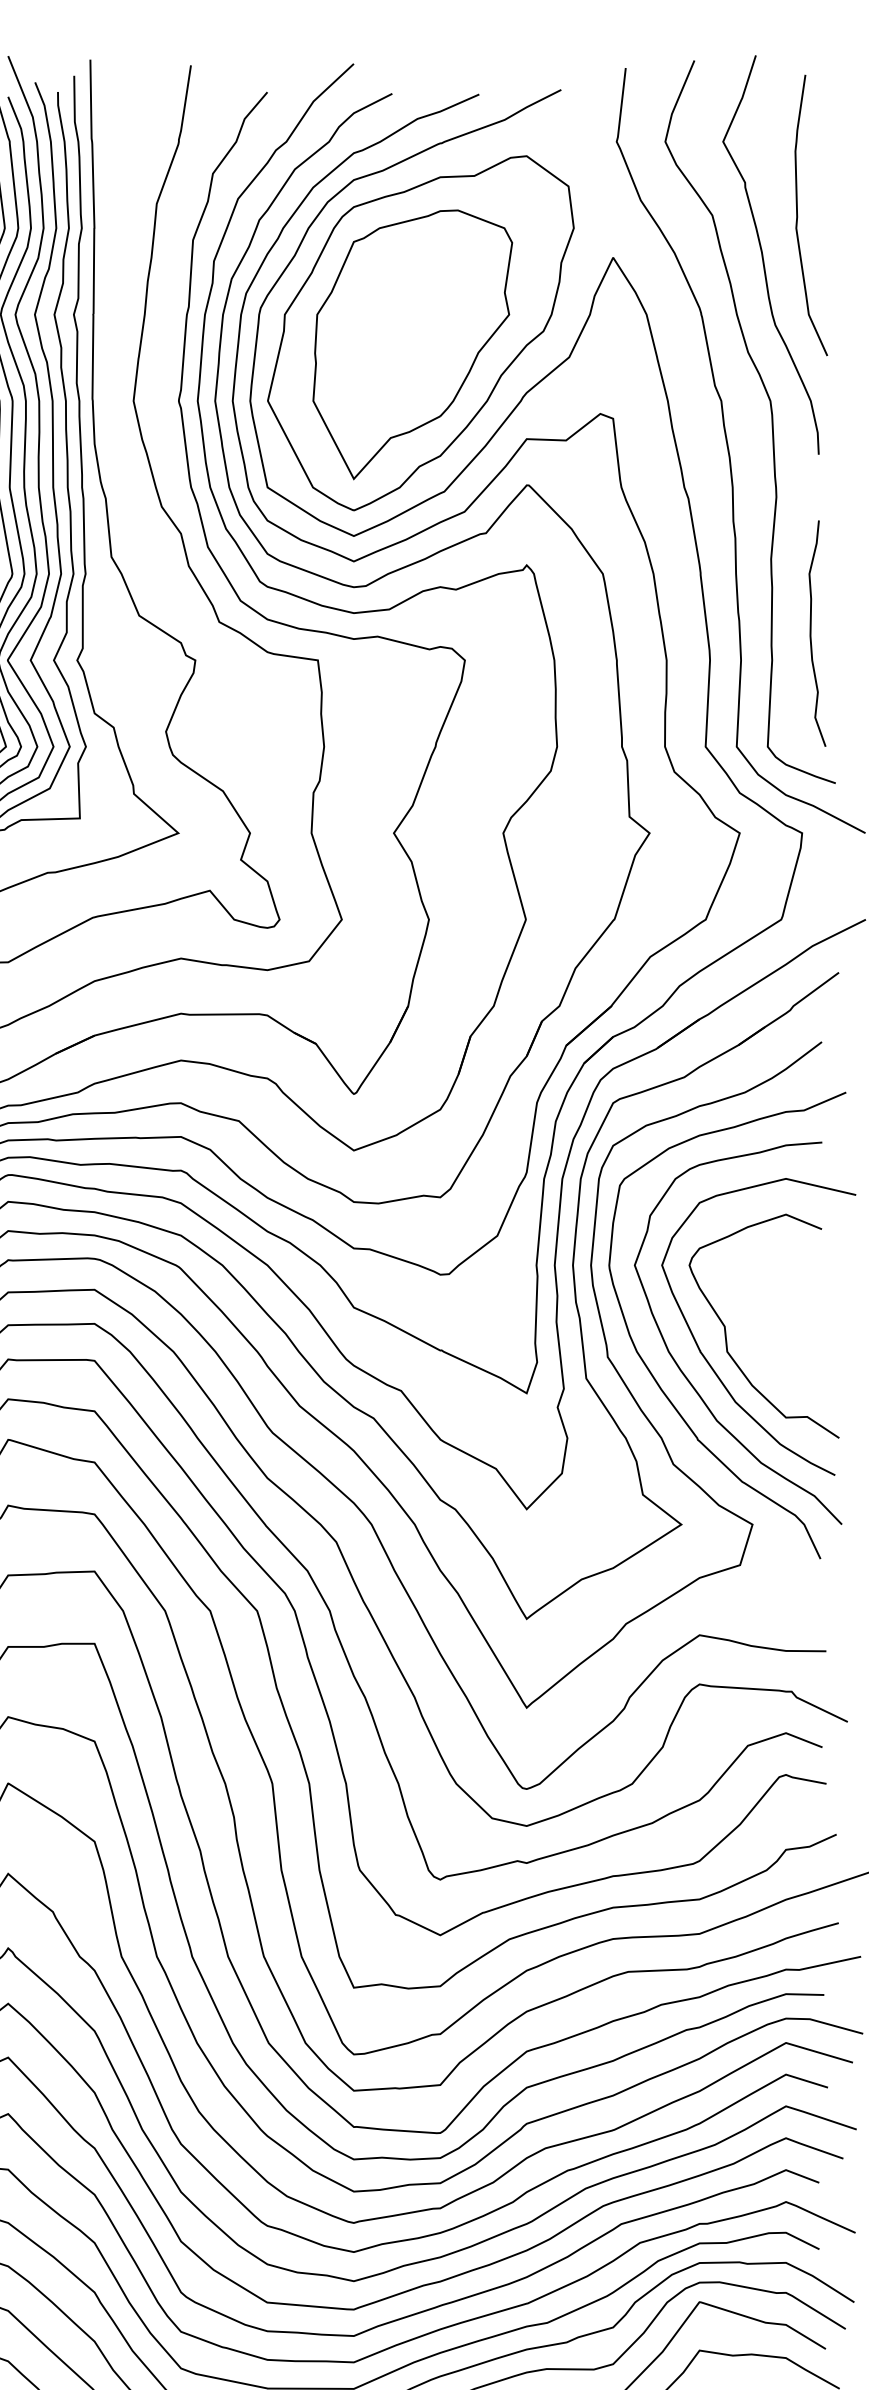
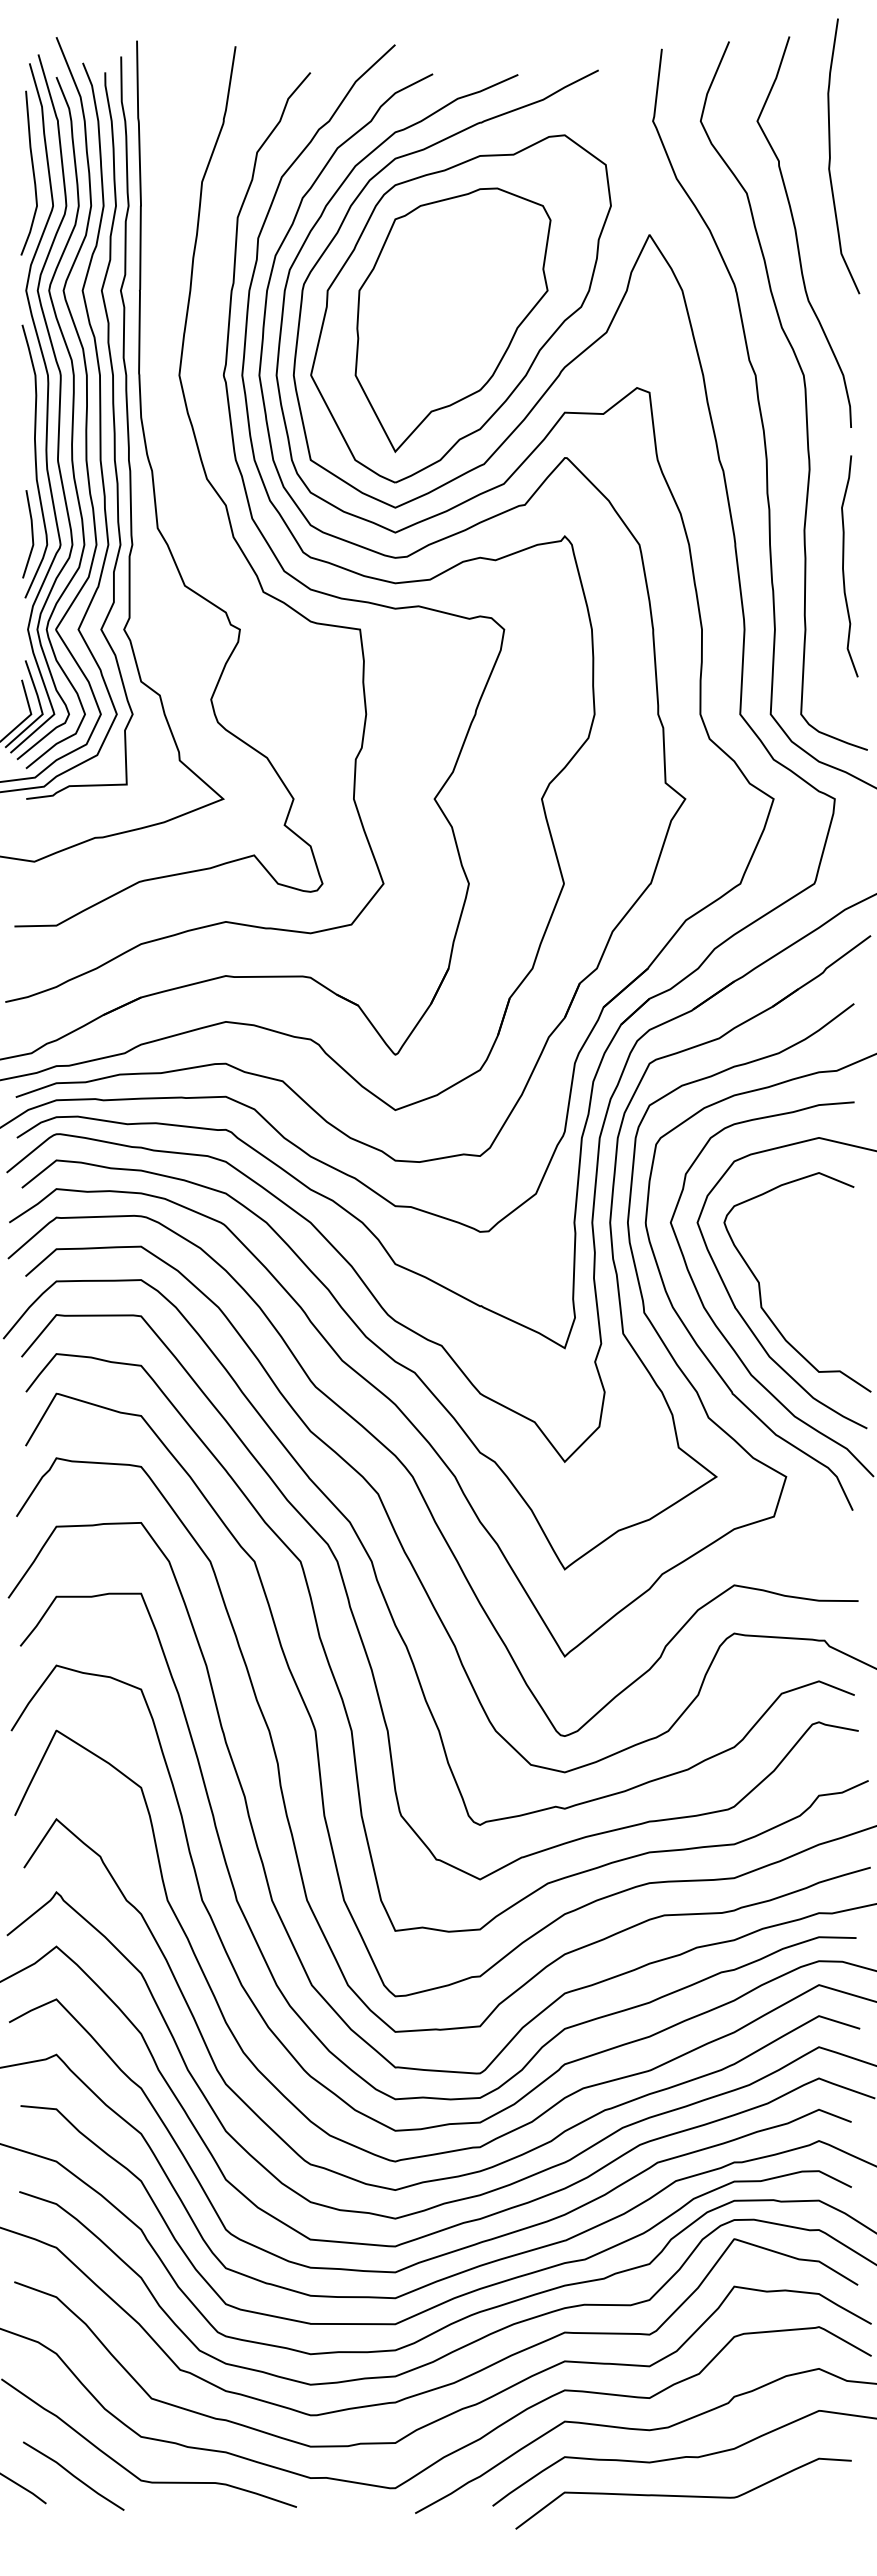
curve: (797, 215) -> (830, 156), moved
curve: (810, 633) -> (843, 566), moved

